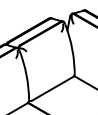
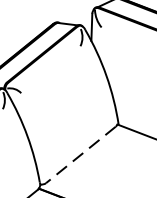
line: (52, 88) -> (80, 154), solid -> dashed

